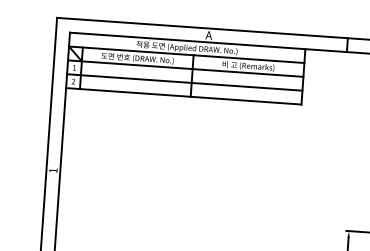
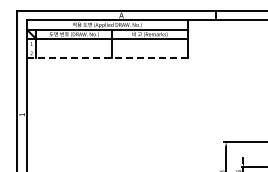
line: (183, 82) -> (106, 48), removed
line: (182, 96) -> (106, 58), solid -> dashed

